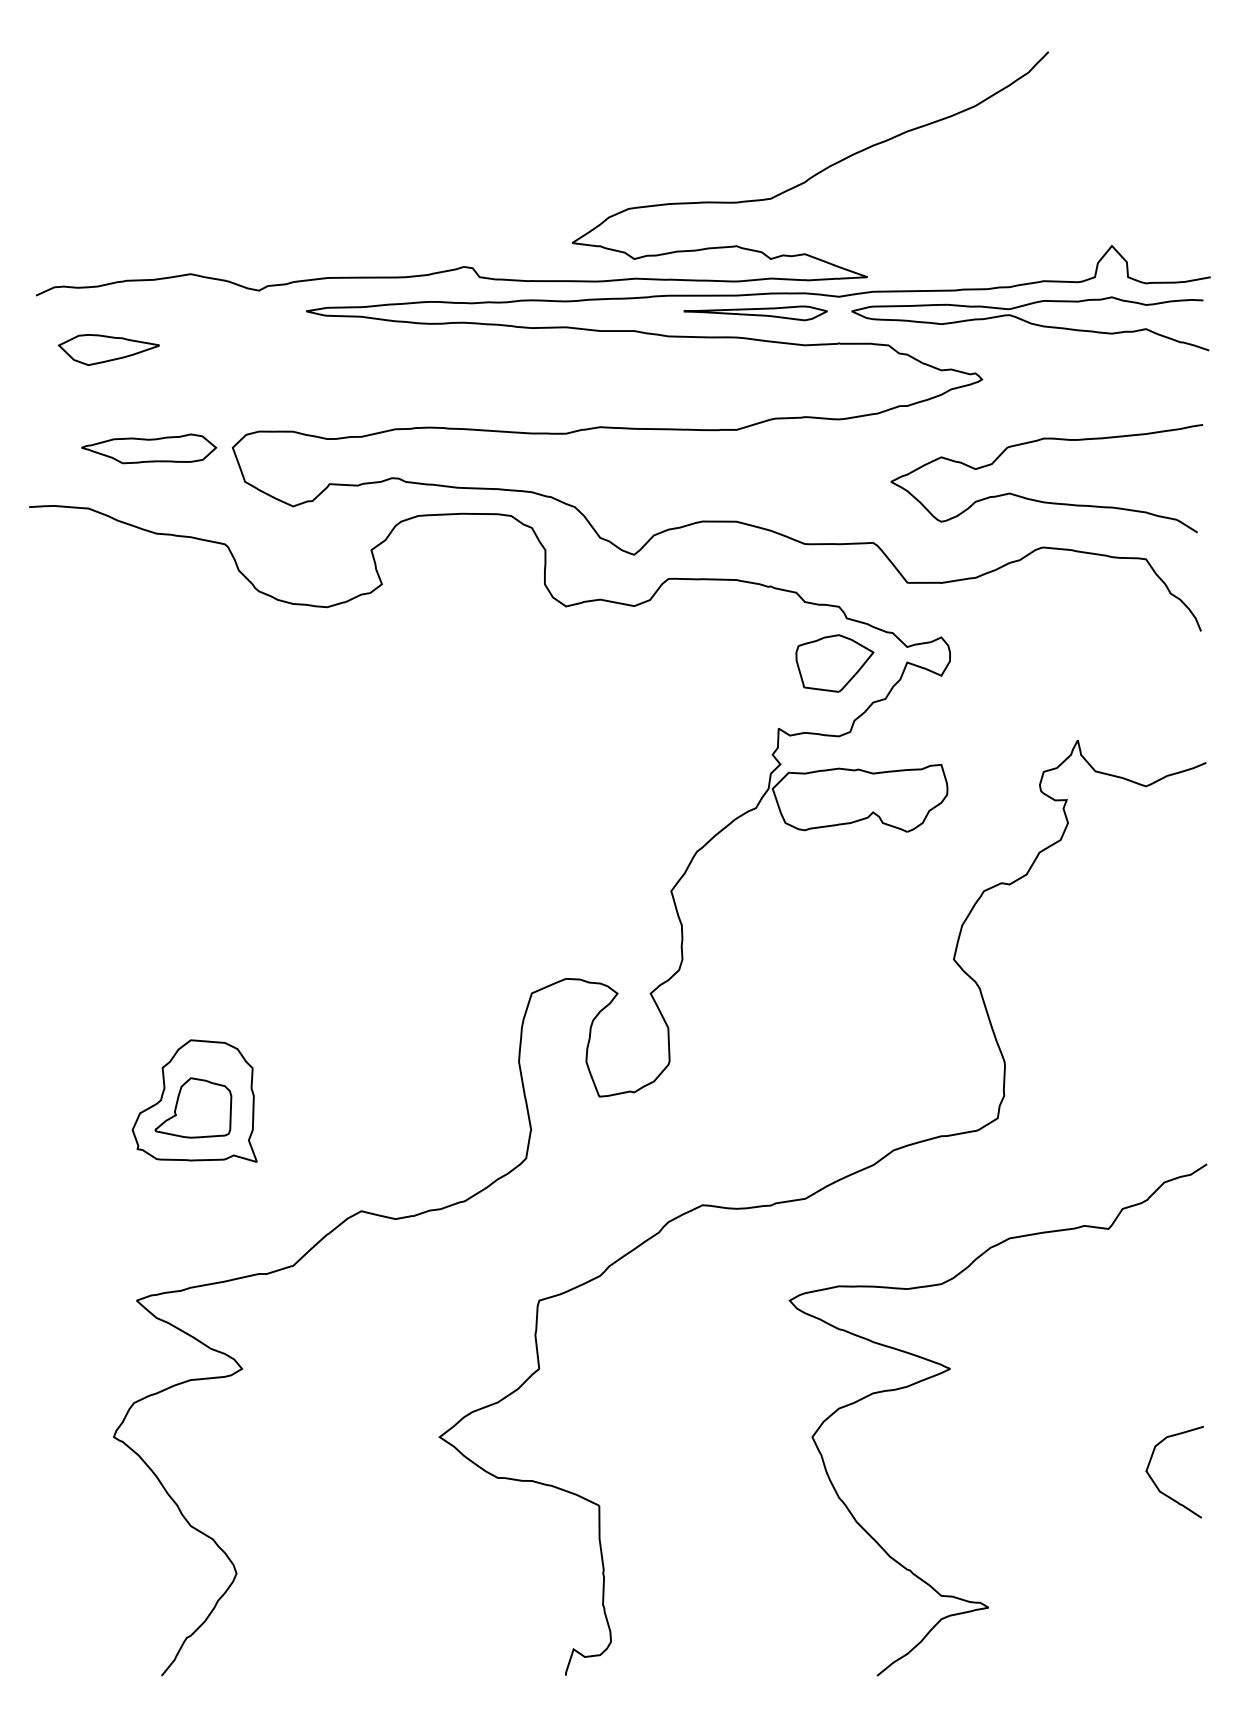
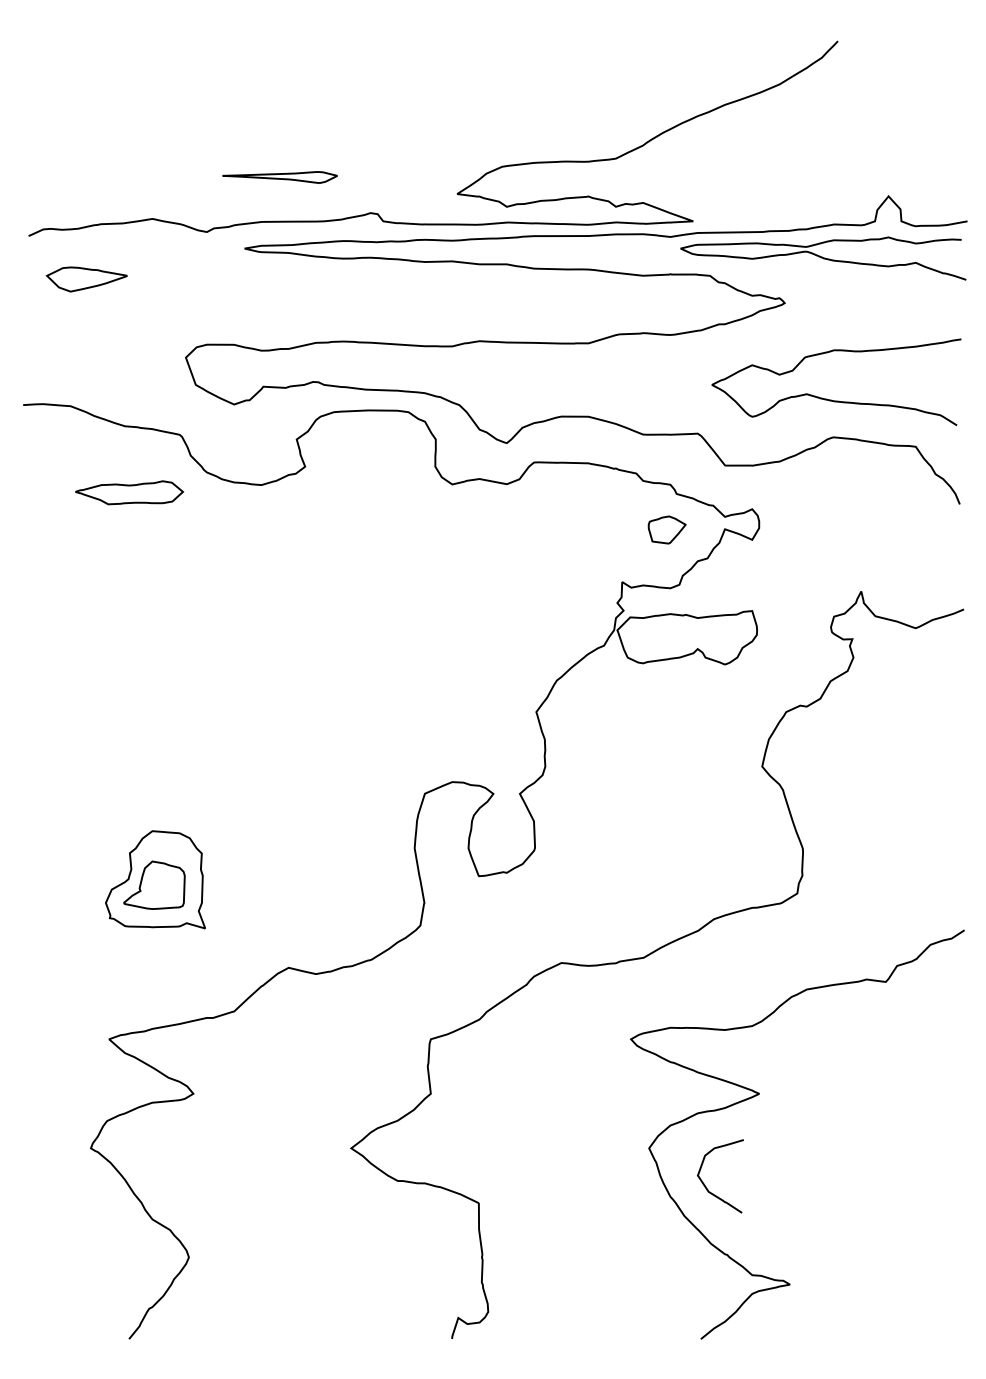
part: (755, 313) -> (280, 177), moved
part: (149, 448) -> (129, 492), moved
part: (834, 663) -> (666, 530), size x0.6
curve: (1156, 1484) -> (705, 1186), moved

